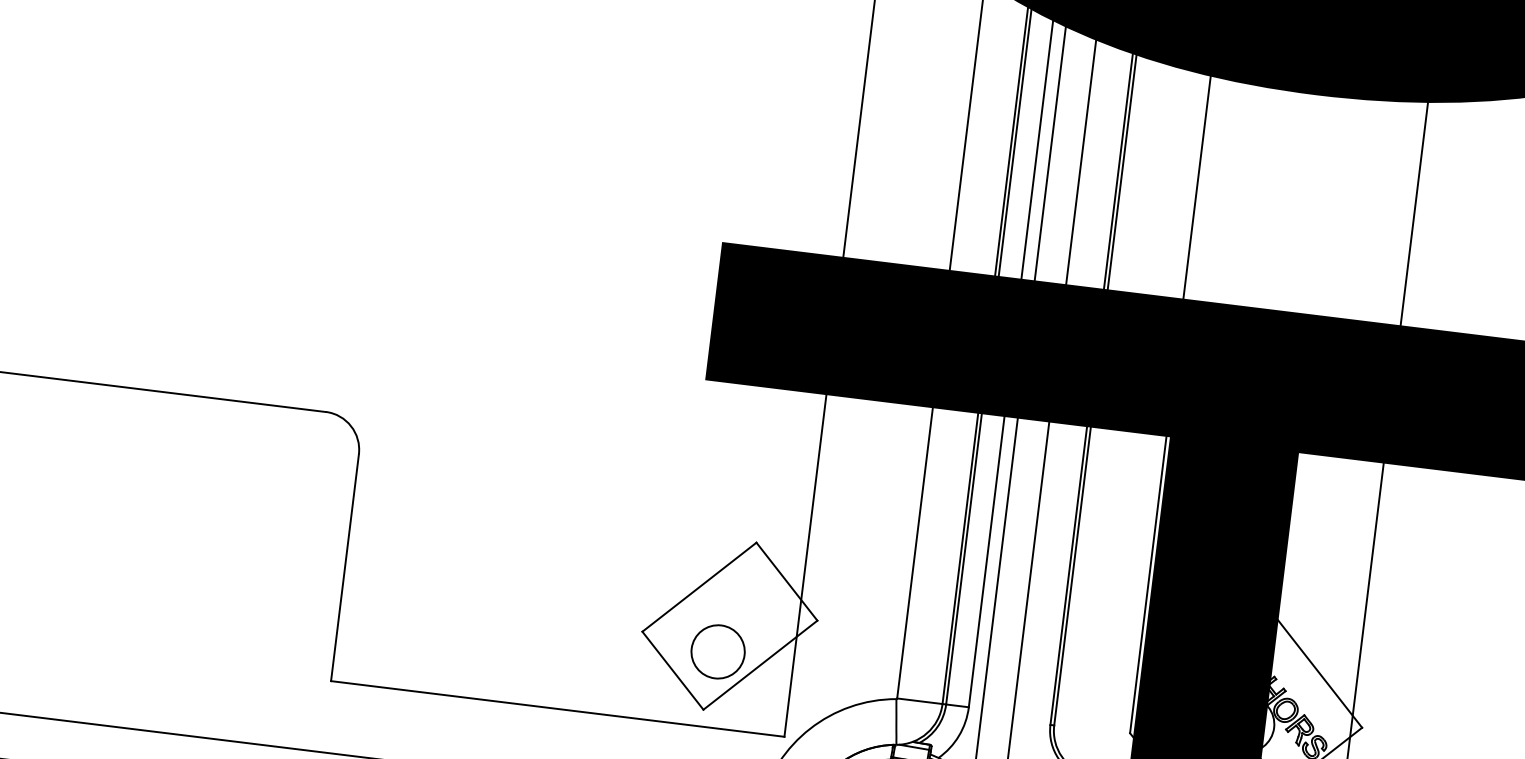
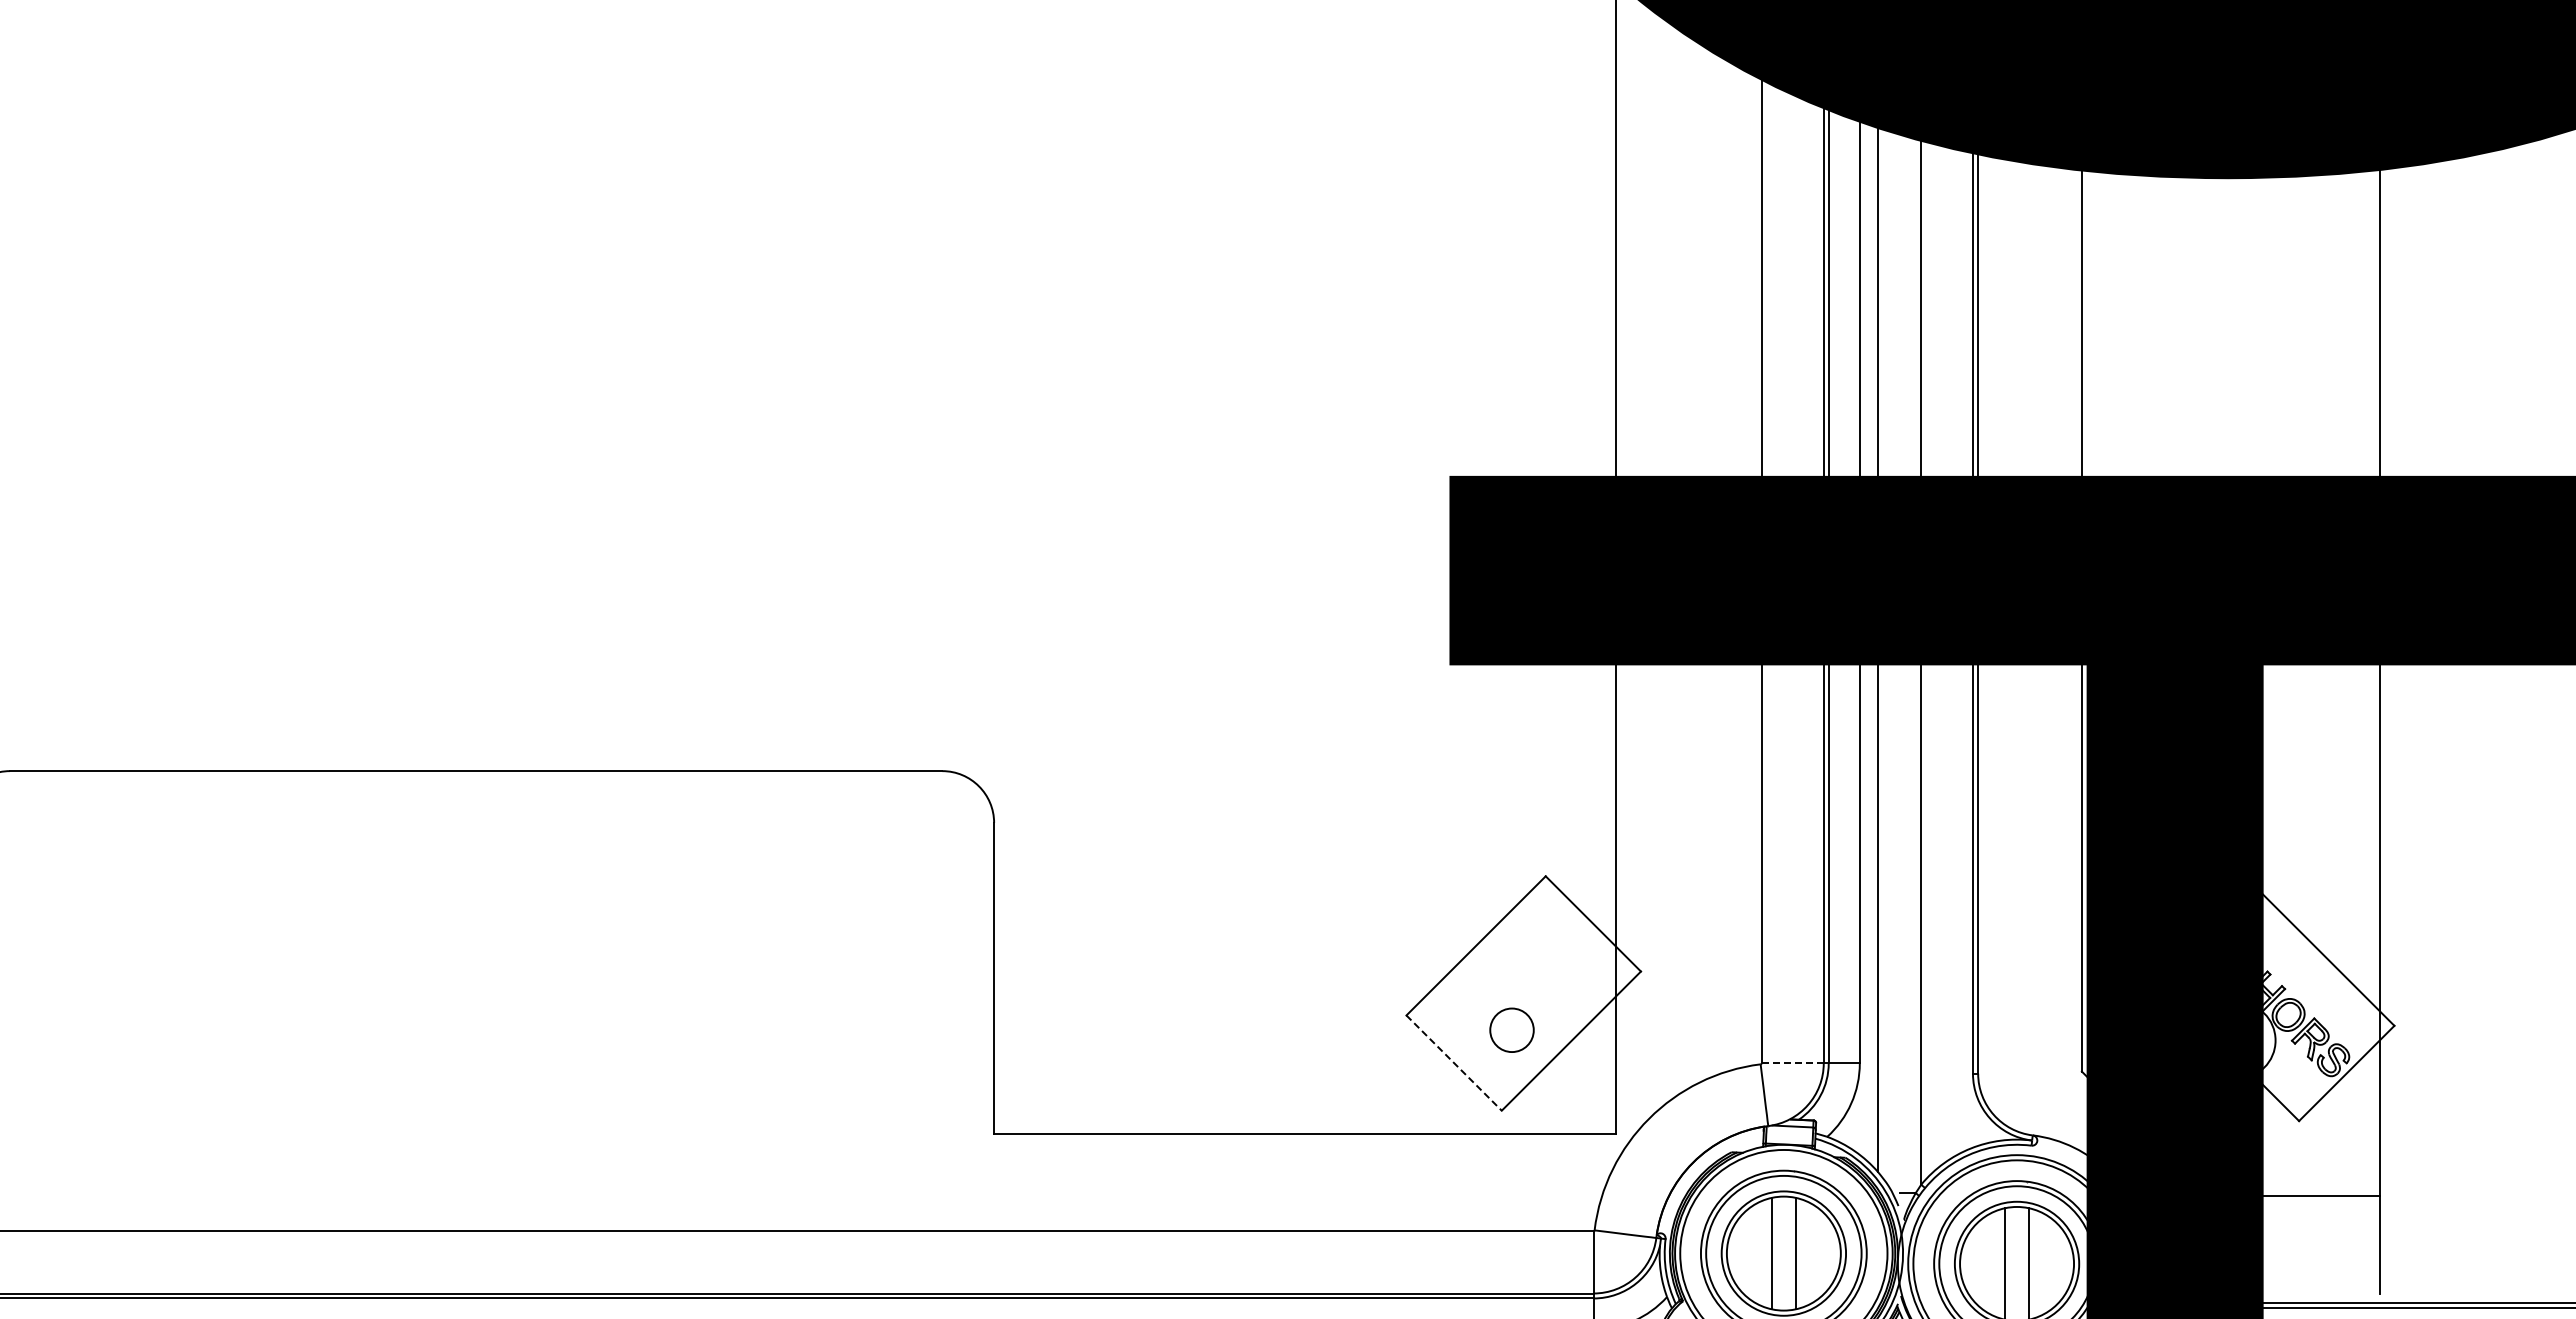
circle: (717, 652) -> (1511, 1030), size x0.6
line: (673, 671) -> (1454, 1063), solid -> dashed
line: (919, 701) -> (1792, 1063), solid -> dashed

